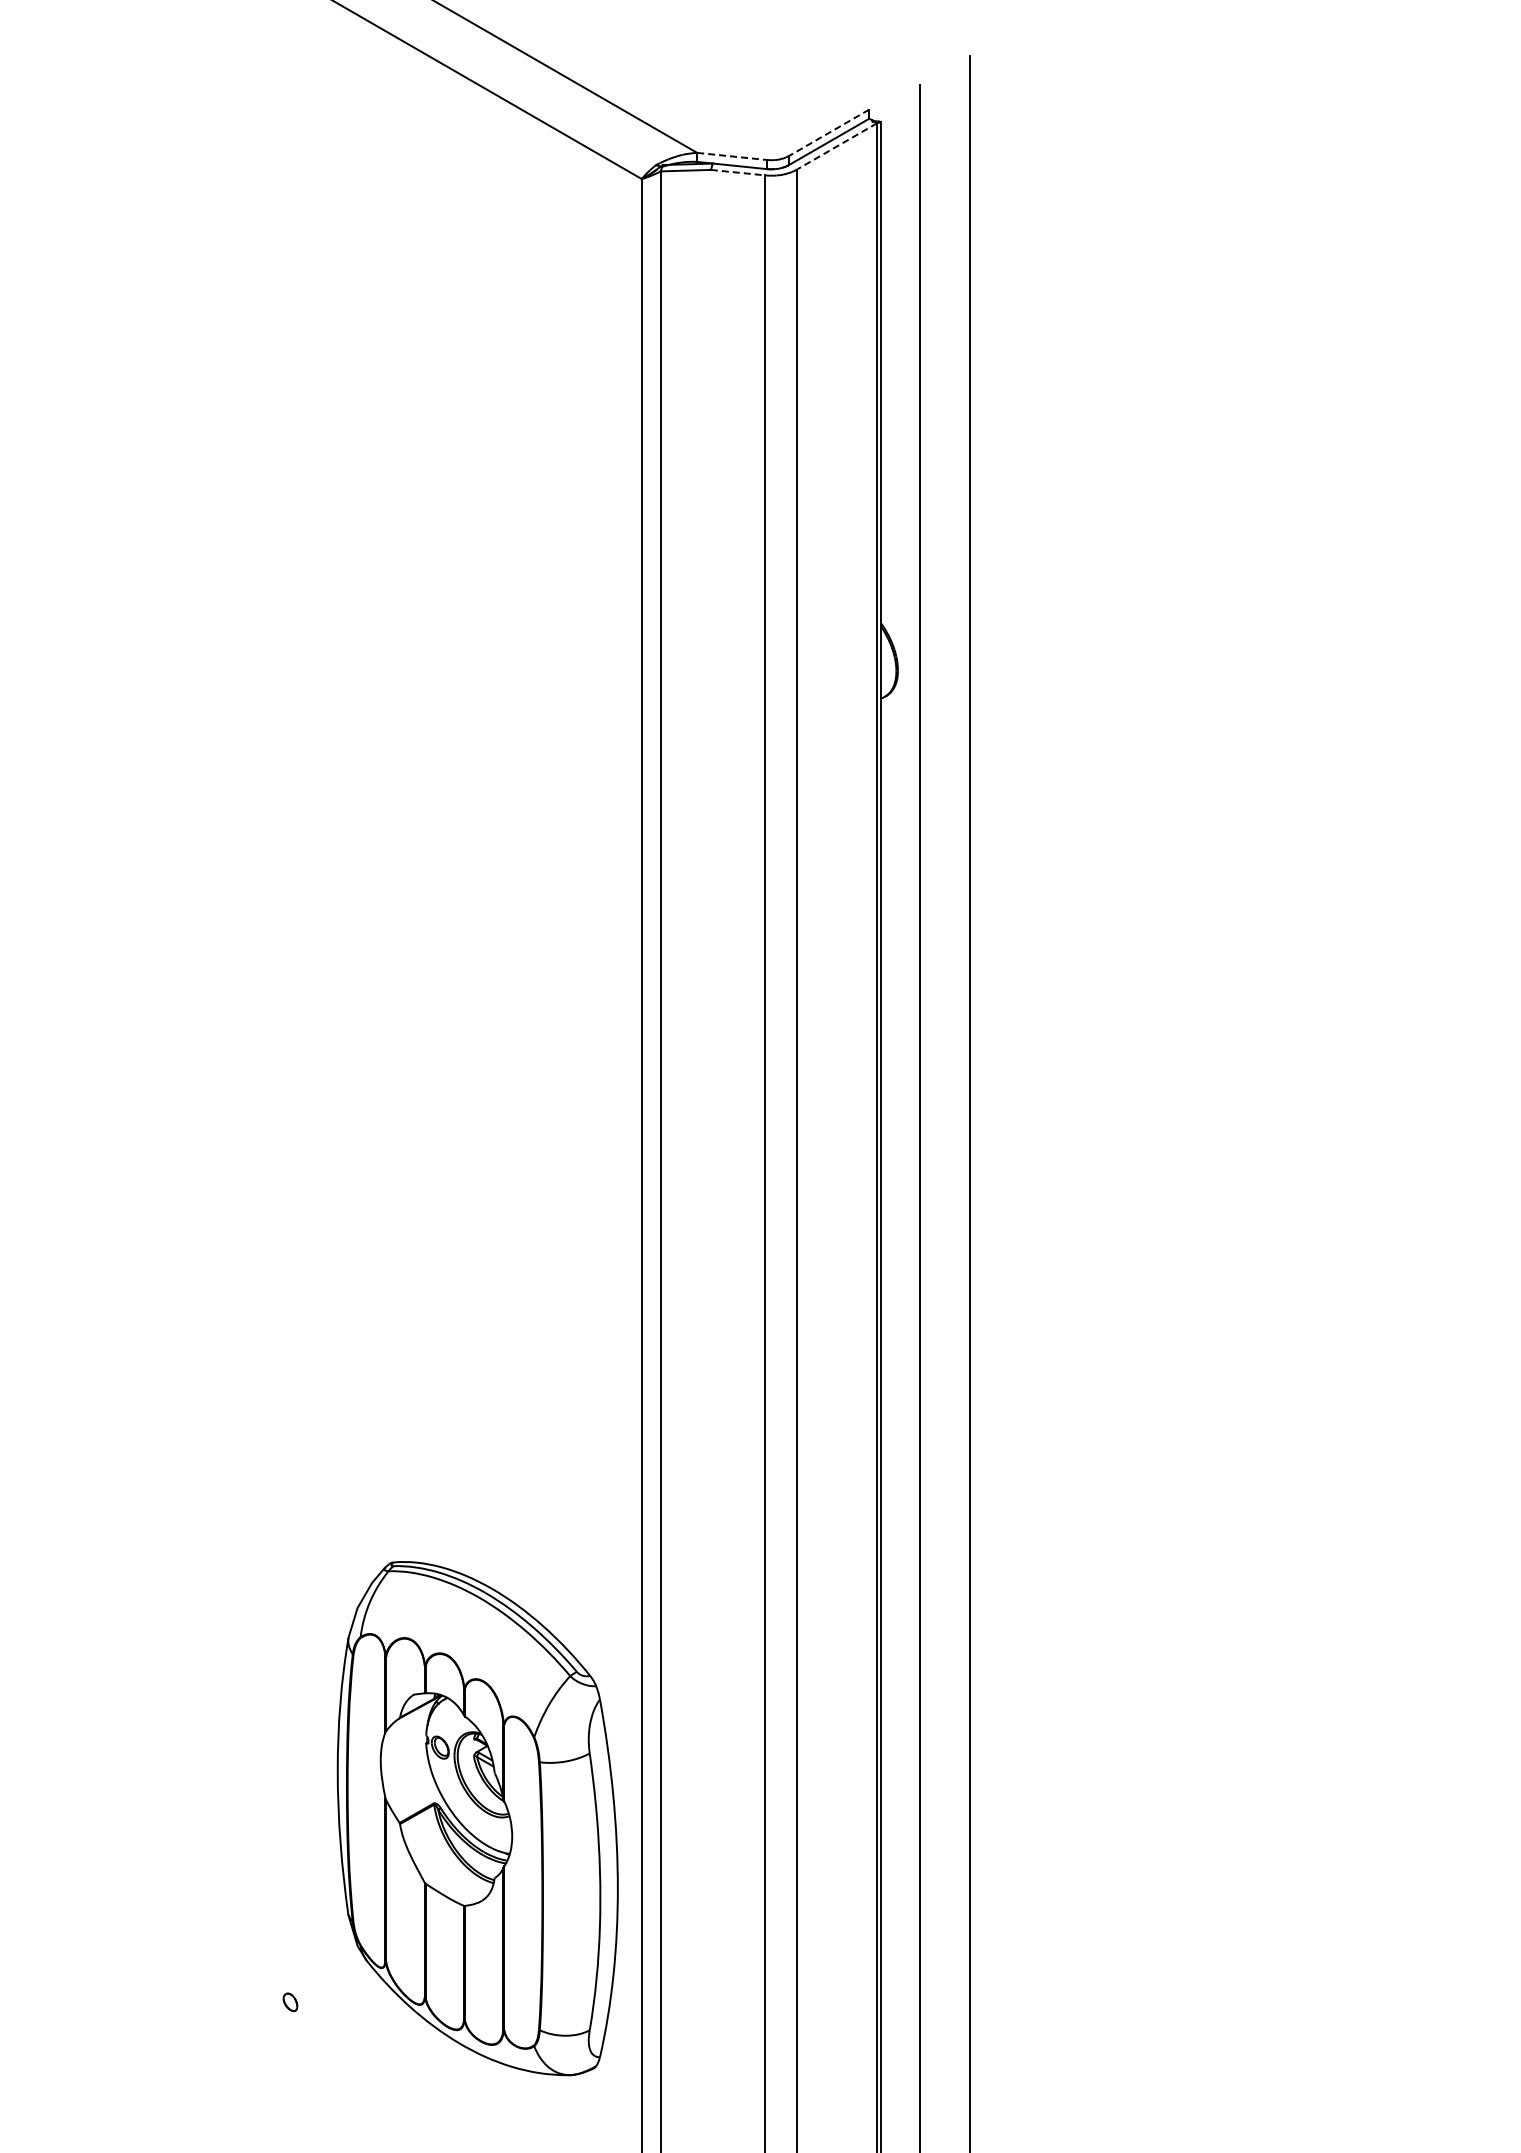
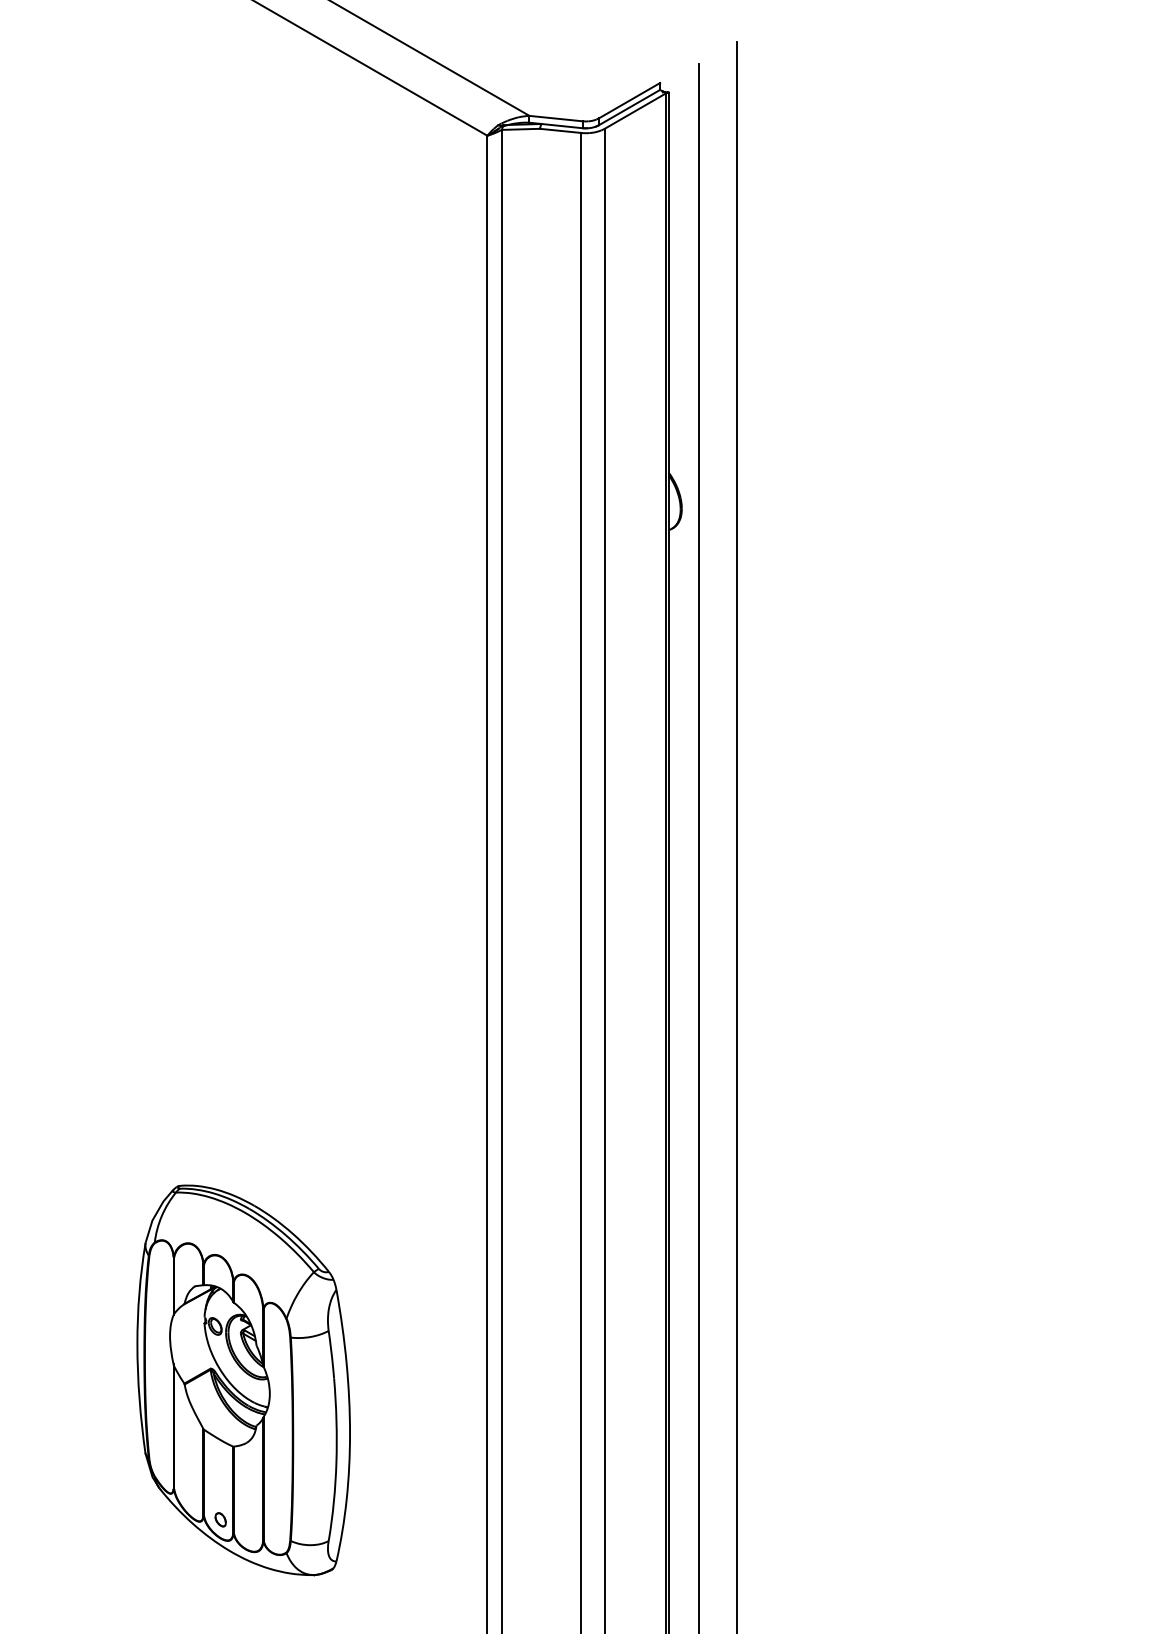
line: (828, 133) -> (629, 101), dashed -> solid
line: (836, 146) -> (635, 111), dashed -> solid
line: (732, 156) -> (556, 118), dashed -> solid
line: (738, 172) -> (560, 130), dashed -> solid
part: (477, 1818) -> (243, 1380), moved

